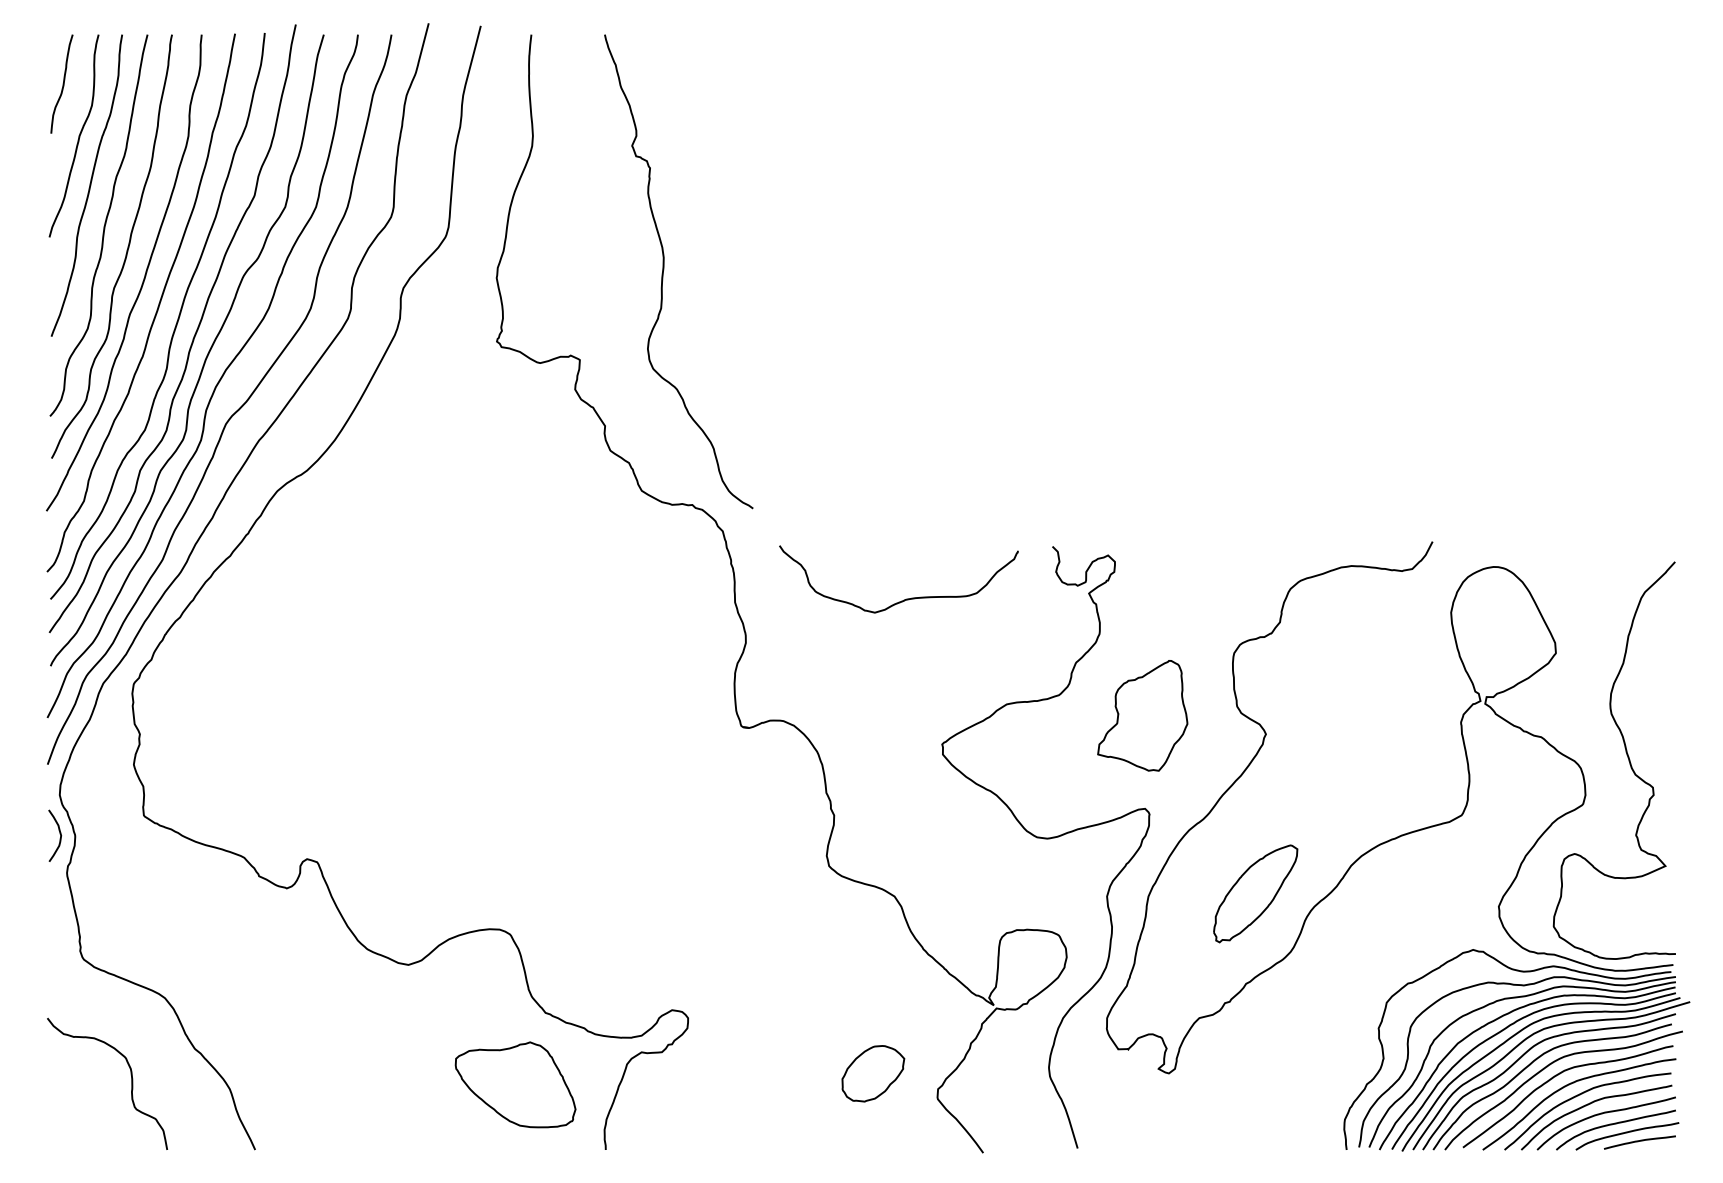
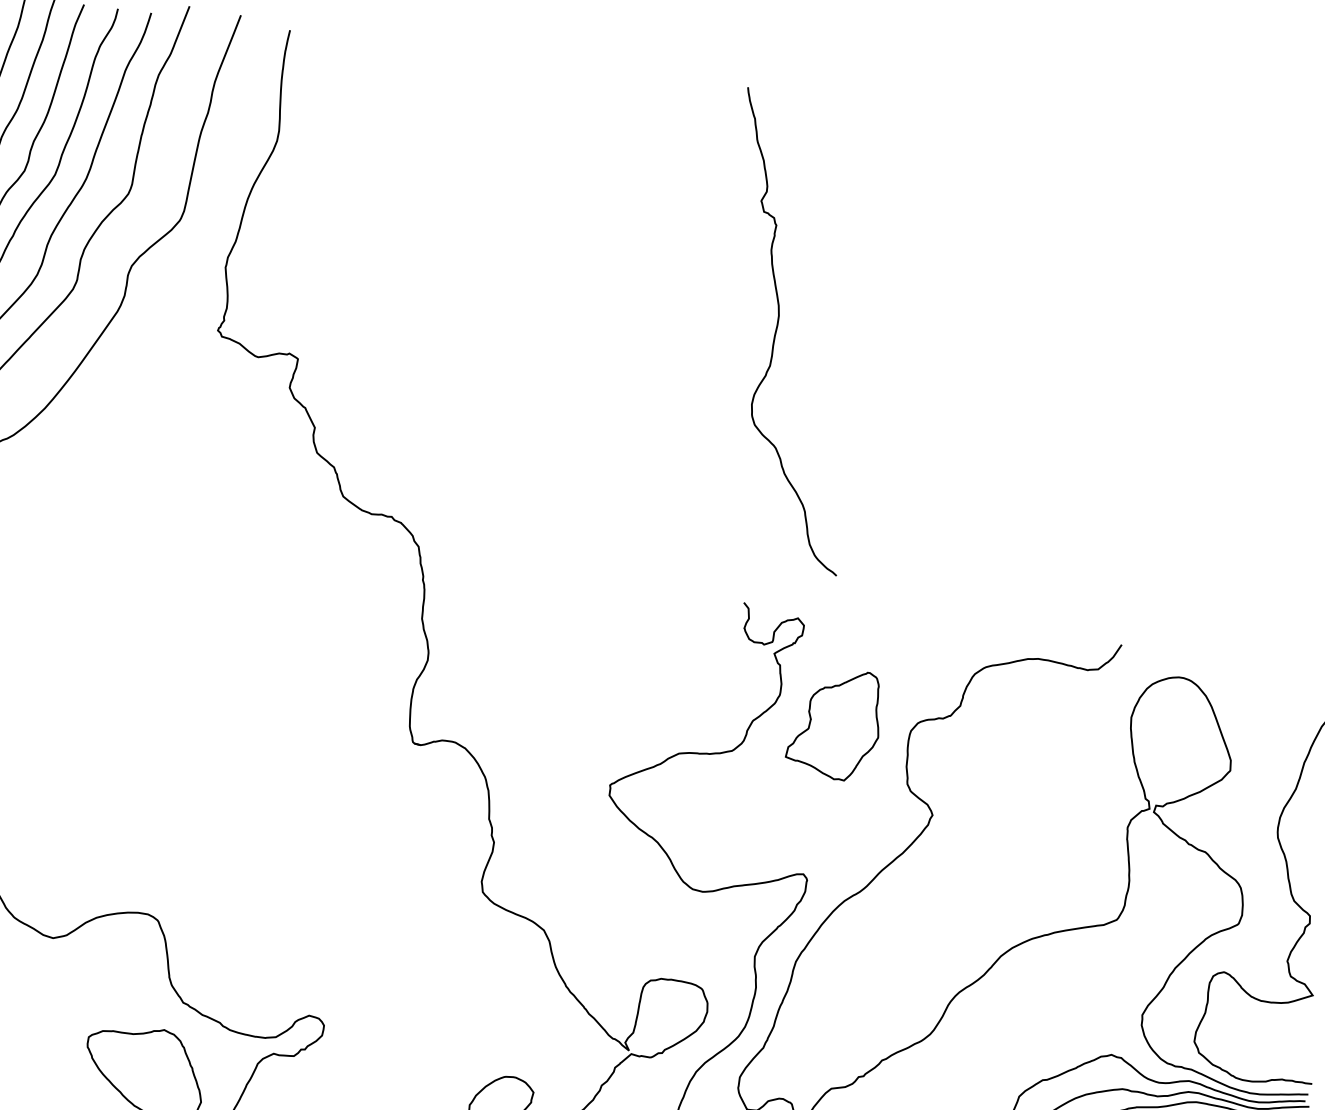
curve: (664, 270) -> (778, 328), moved
curve: (906, 598) -> (592, 636), removed
part: (1142, 715) -> (834, 723), moved
part: (1255, 893) -> (902, 971), removed

